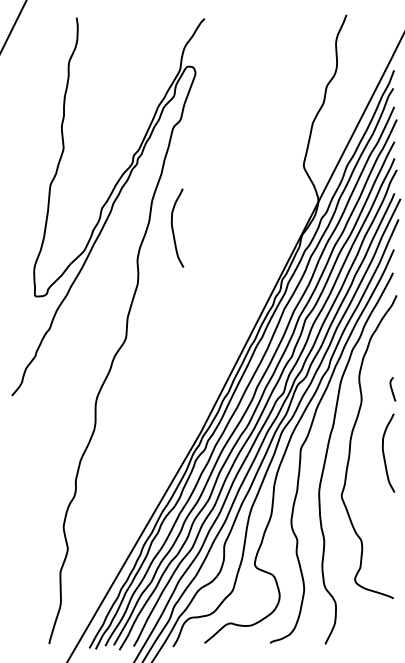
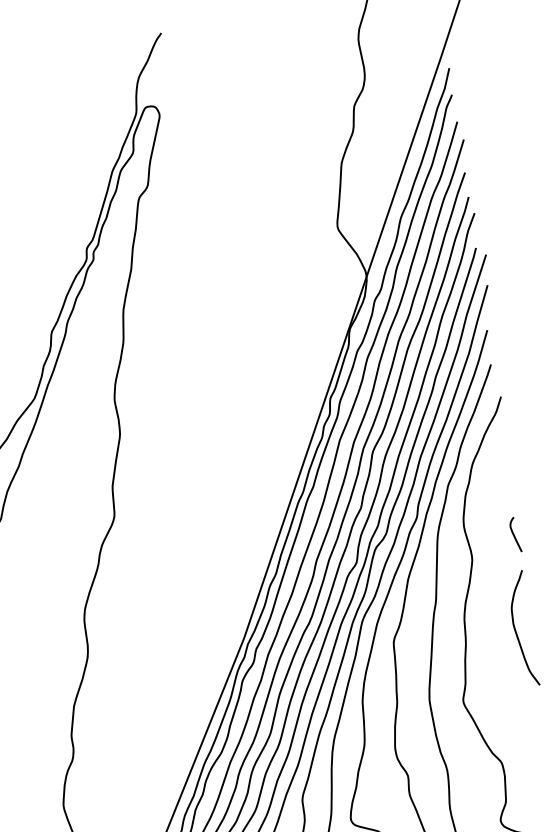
curve: (173, 227) -> (160, 345), removed

